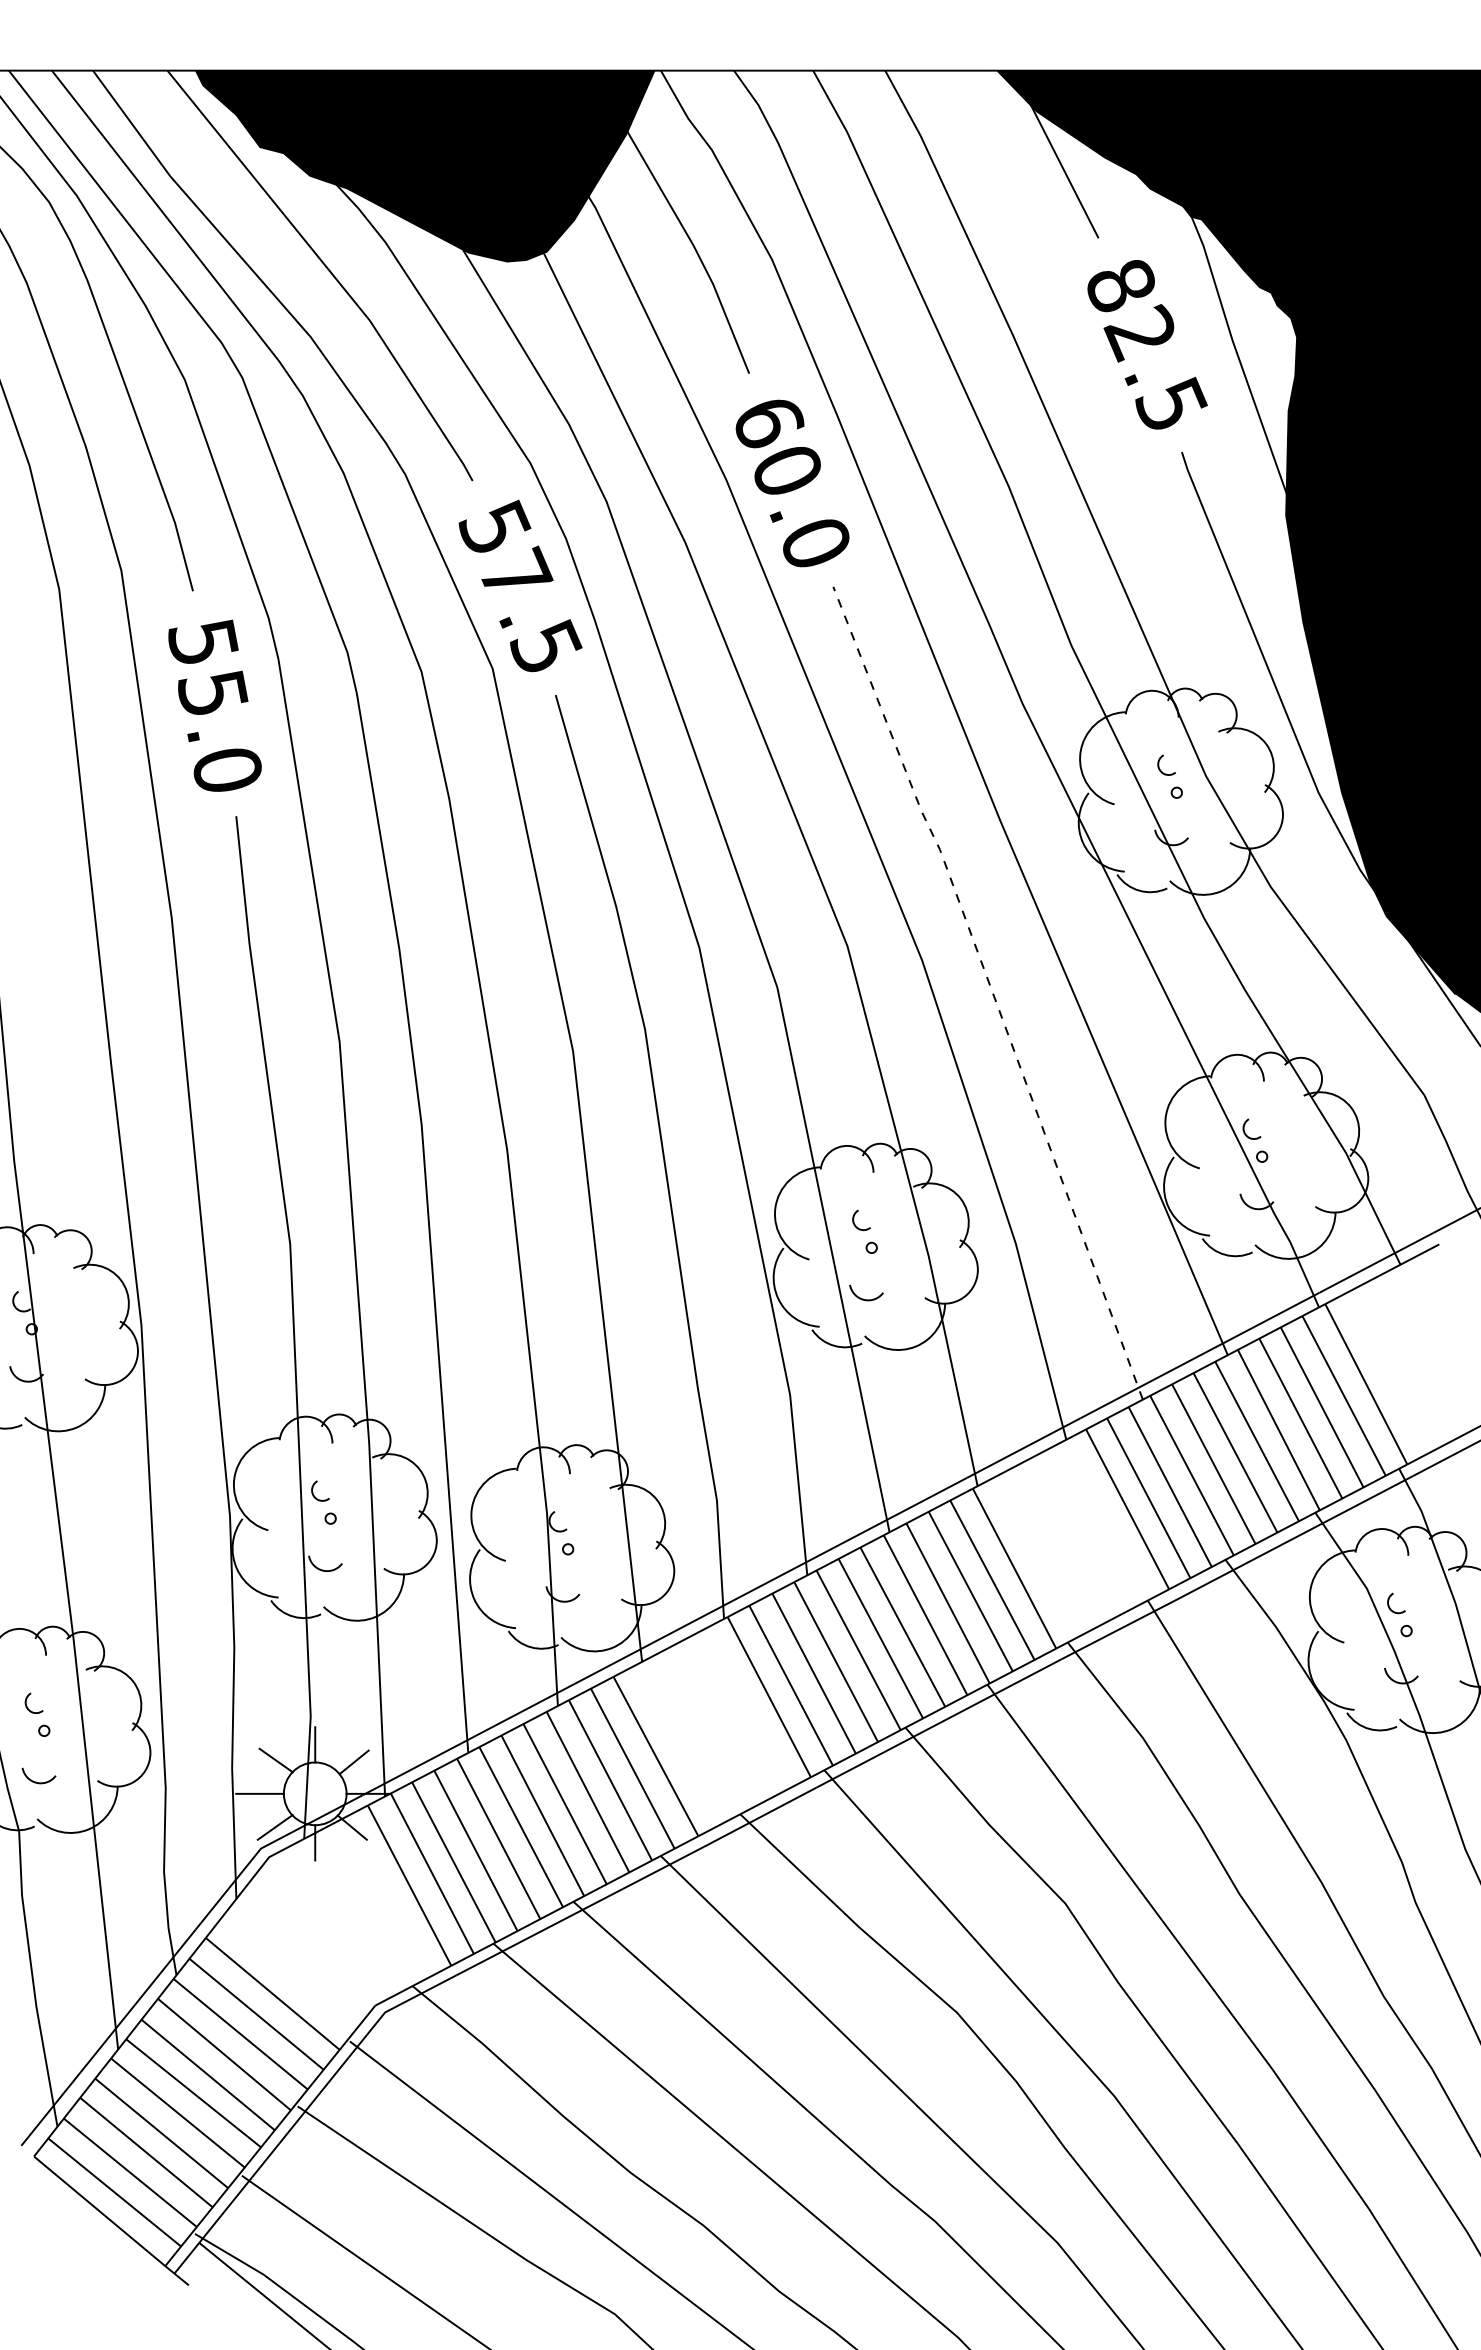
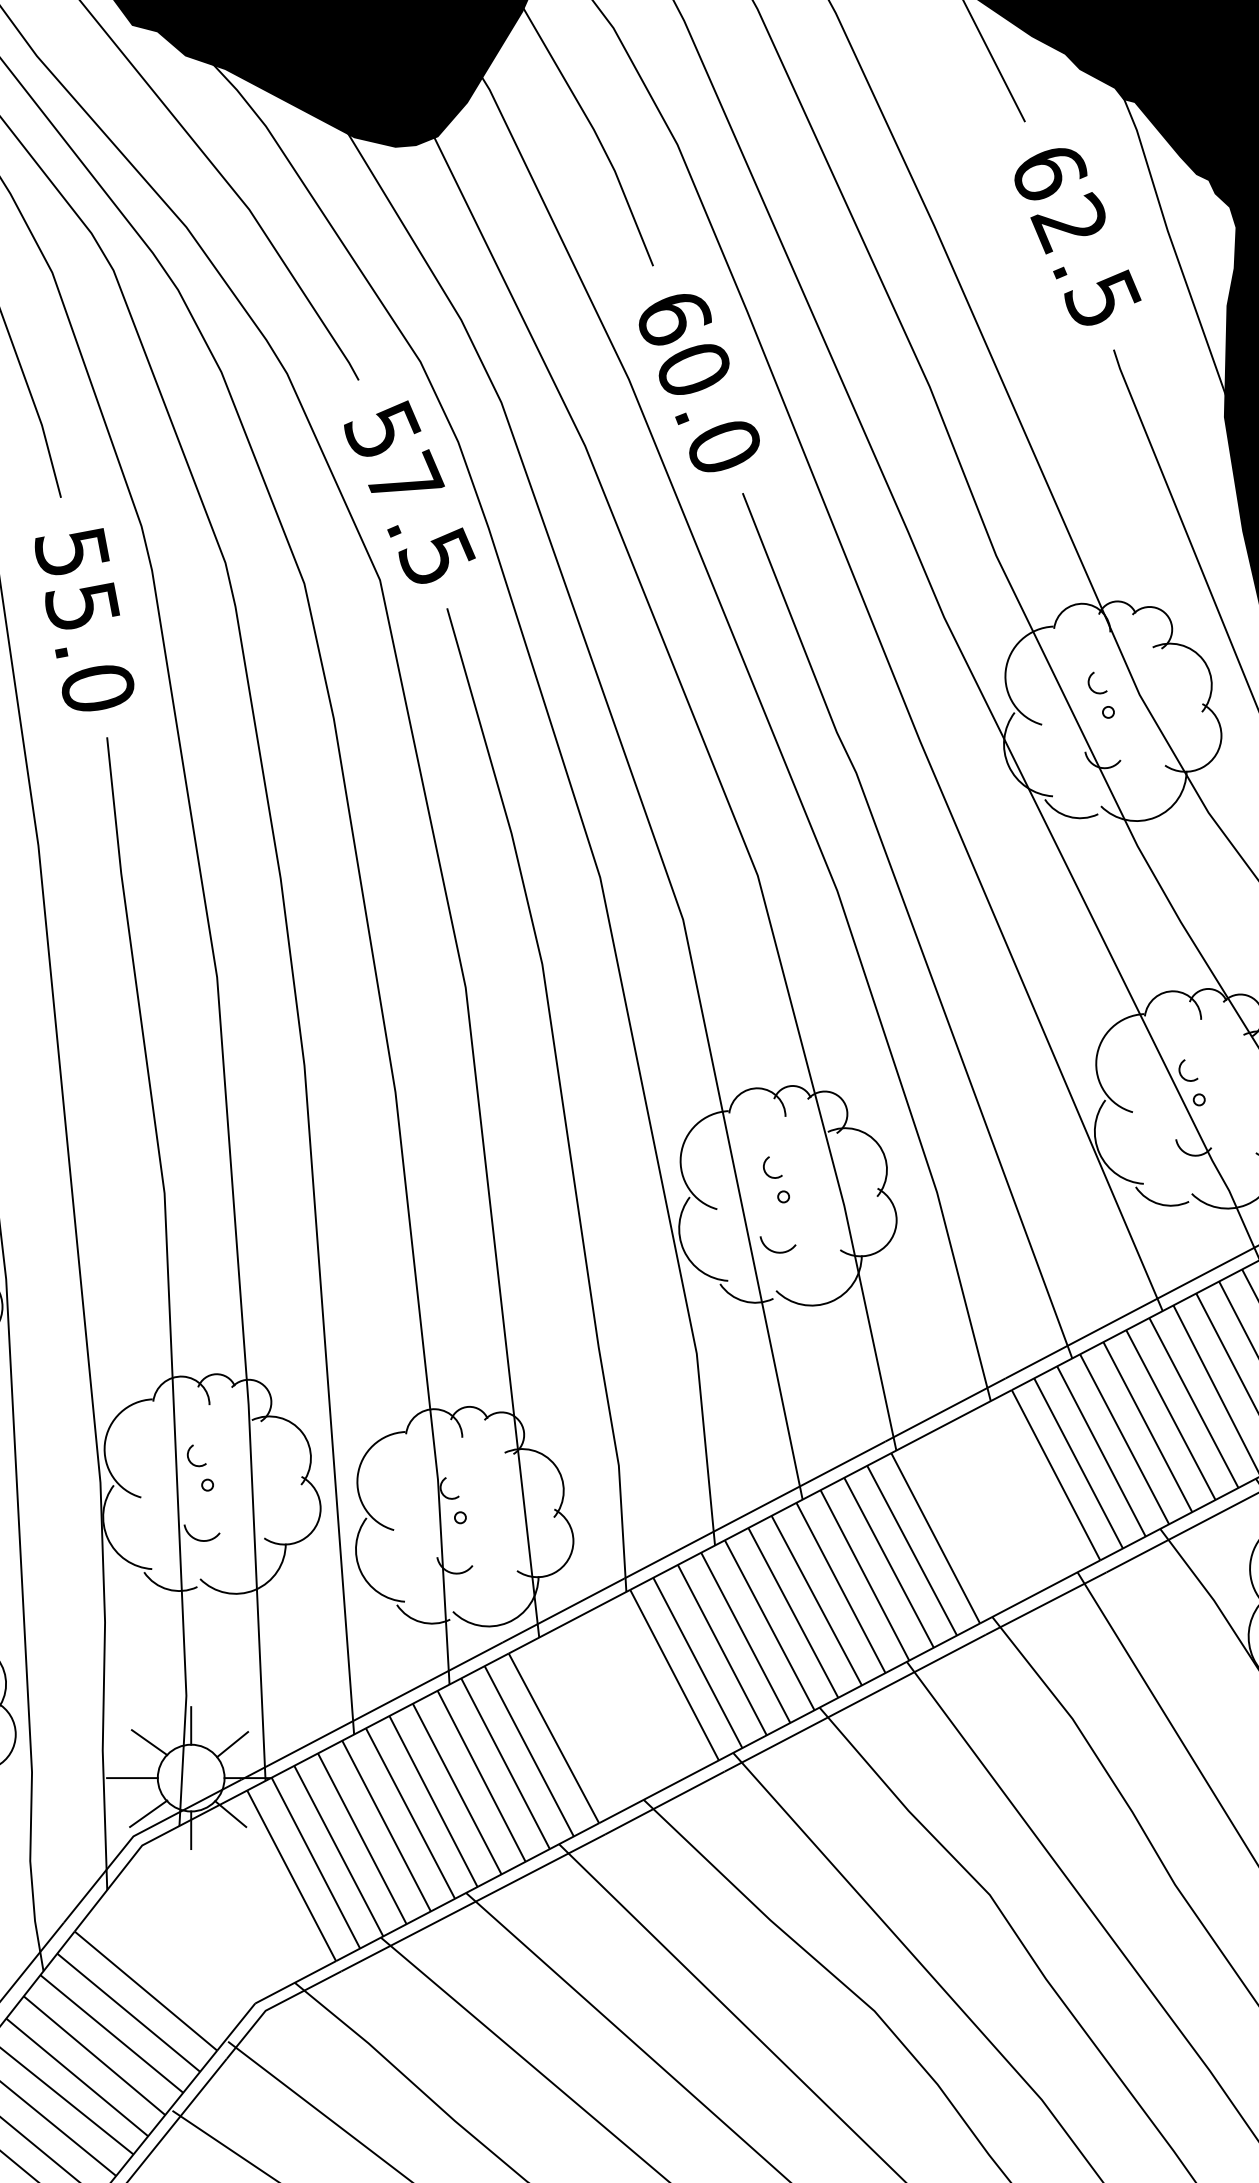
text: (1122, 286) -> (1050, 173), 82.5 -> 62.5
line: (991, 990) -> (911, 922), dashed -> solid

